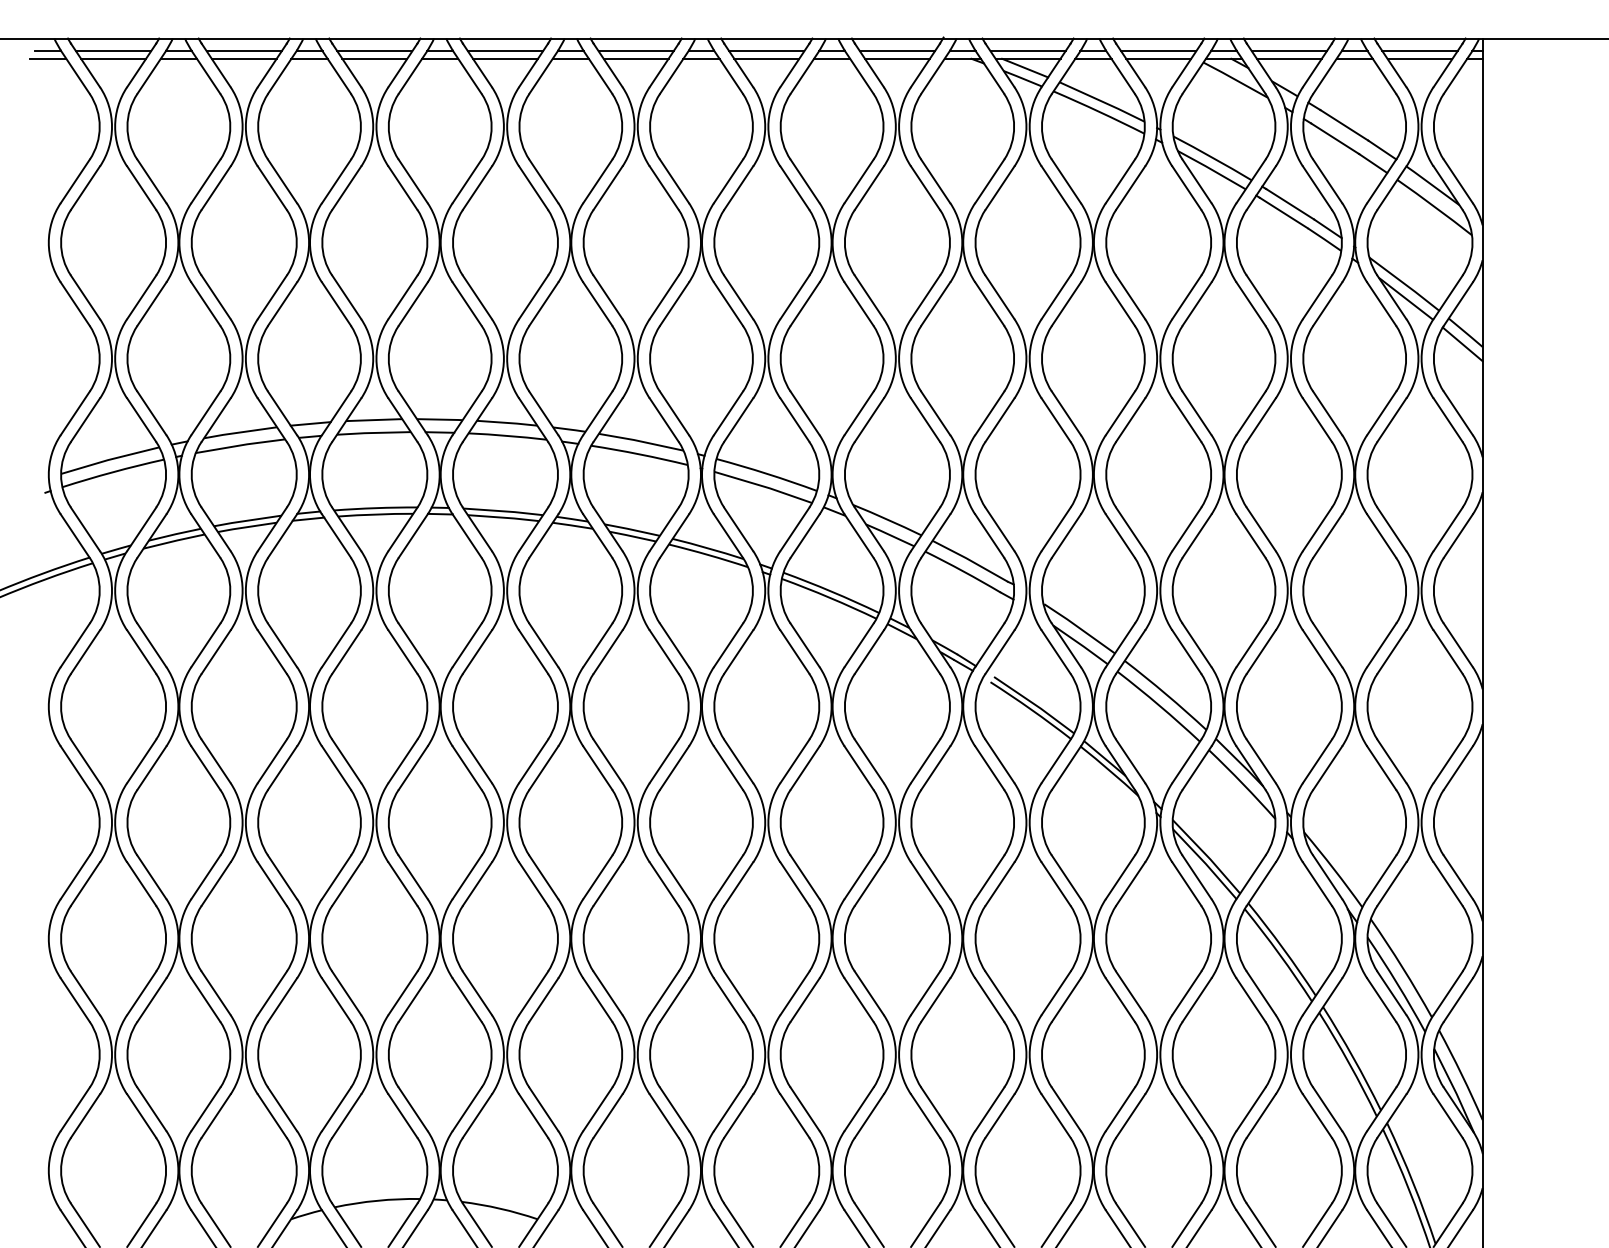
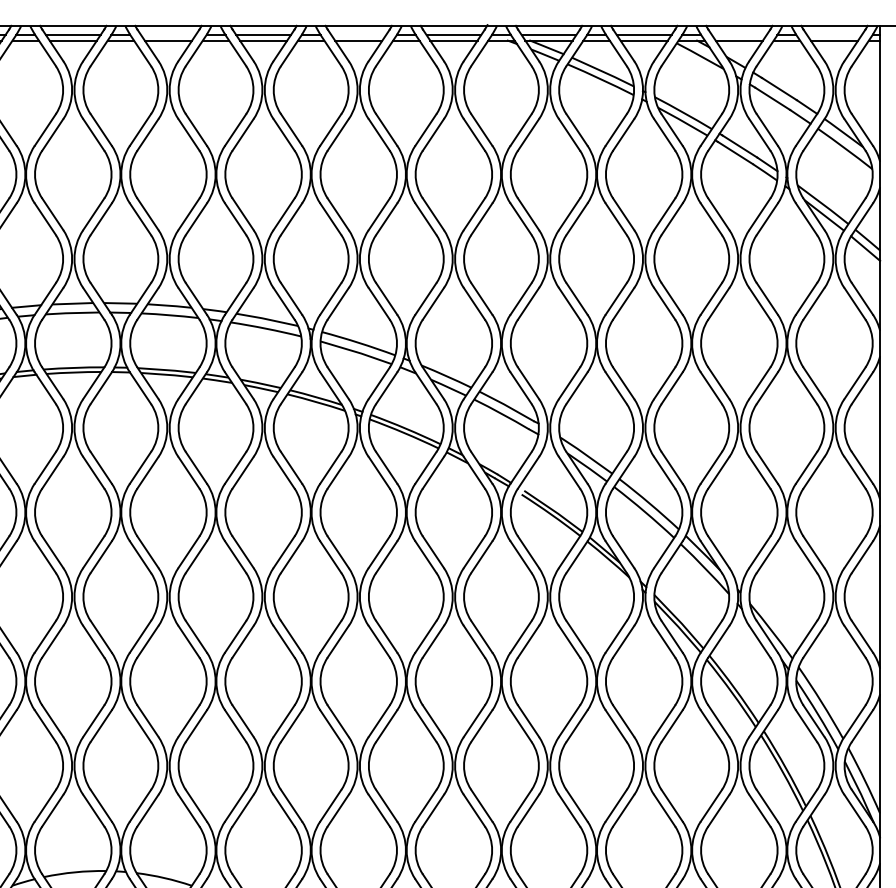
line: (505, 51) -> (168, 35), removed
line: (766, 51) -> (358, 35), removed
line: (1289, 51) -> (739, 35), removed
line: (1419, 51) -> (834, 35), removed

